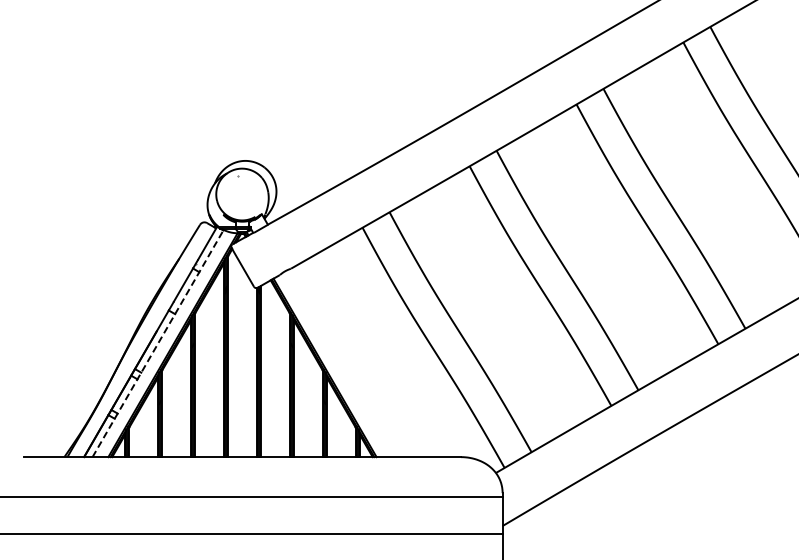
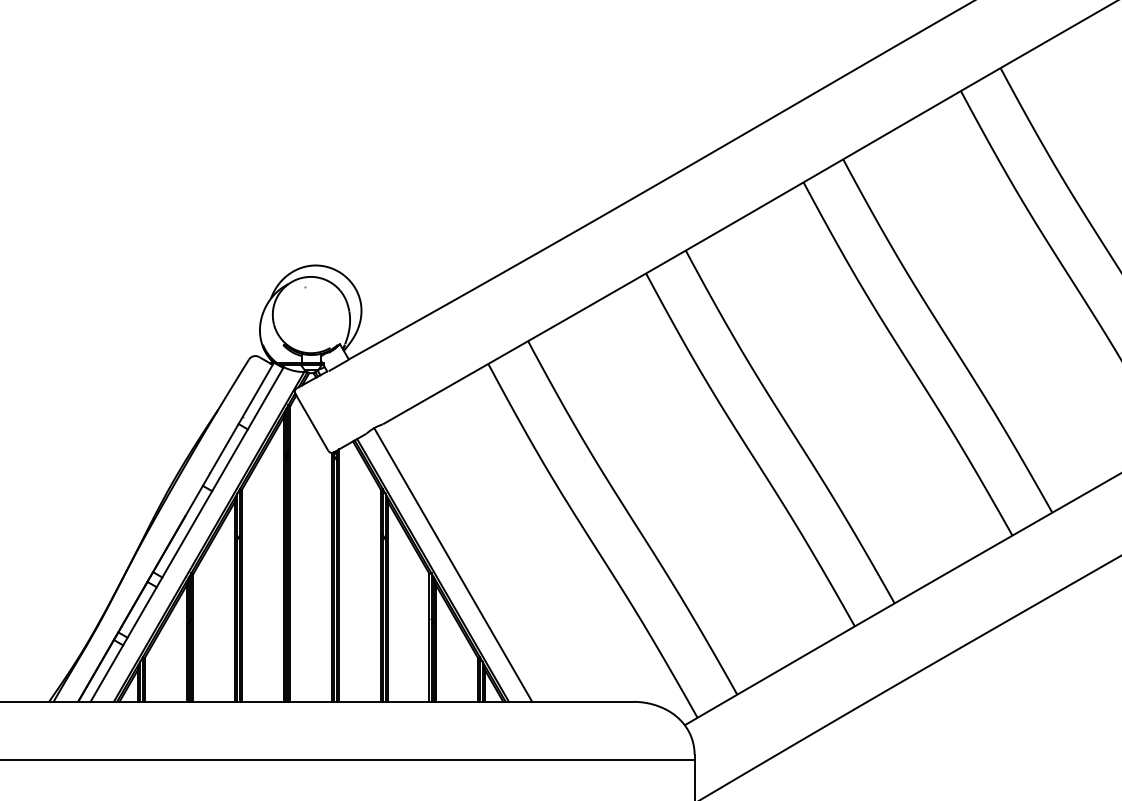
line: (158, 343) -> (187, 534), dashed -> solid
line: (338, 364) -> (452, 565), added

